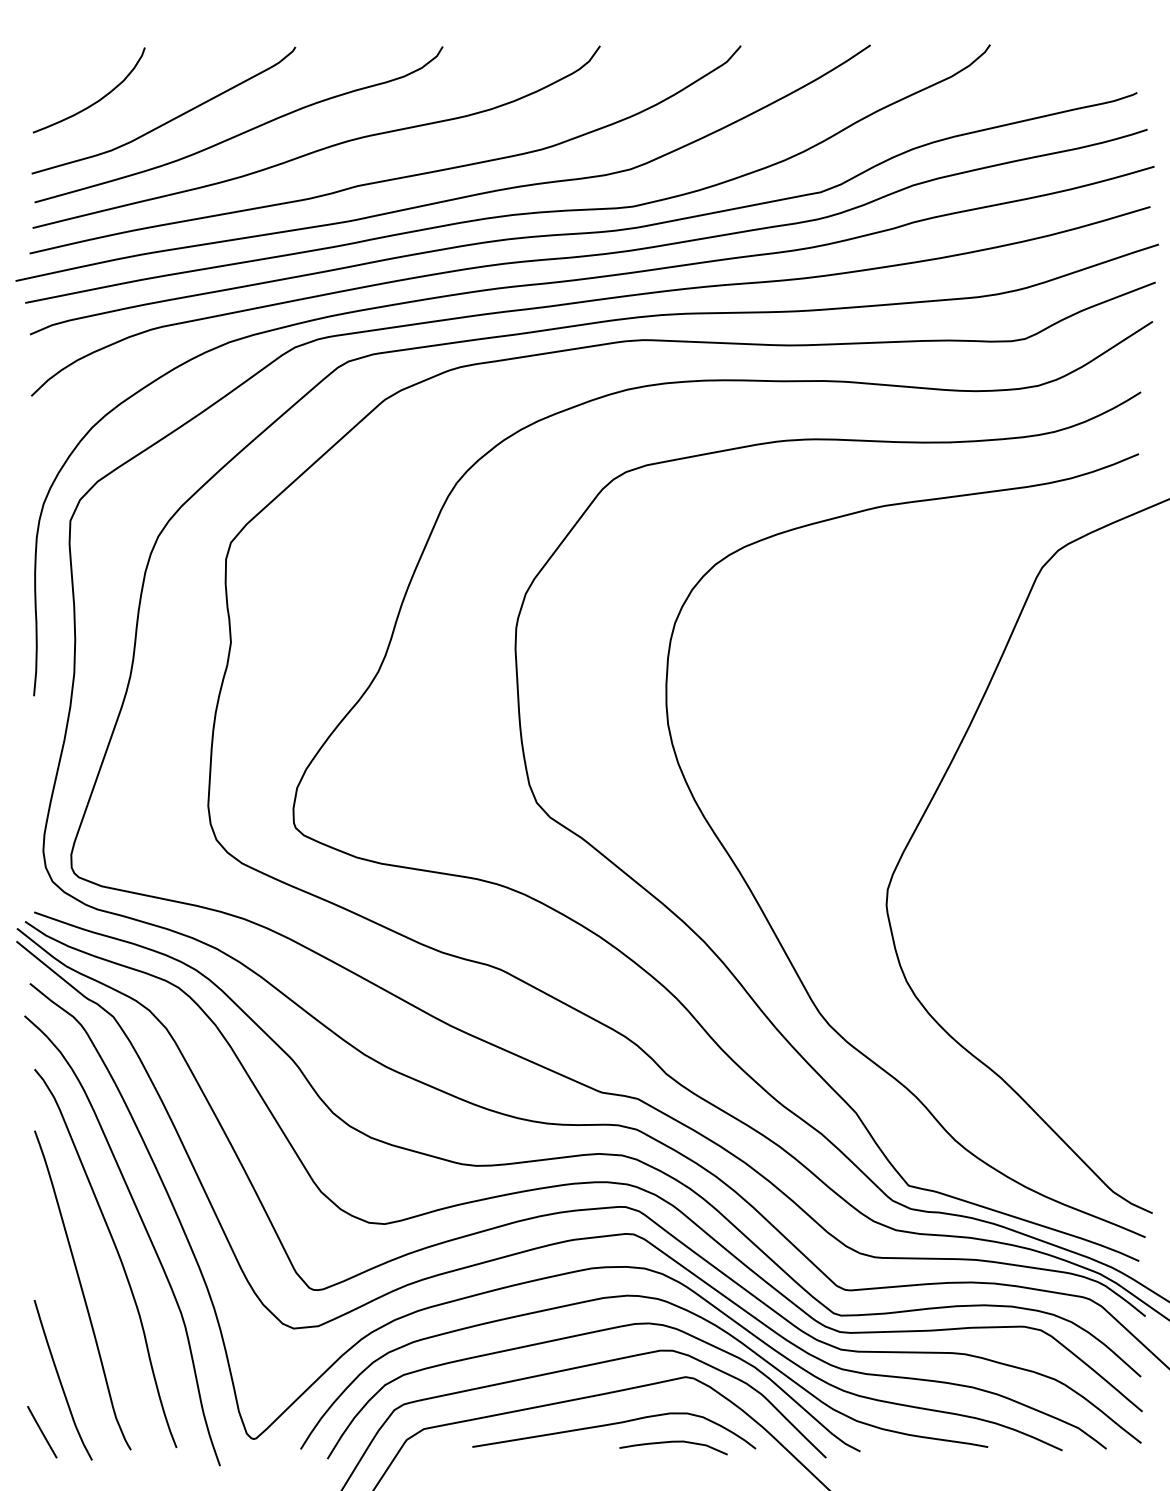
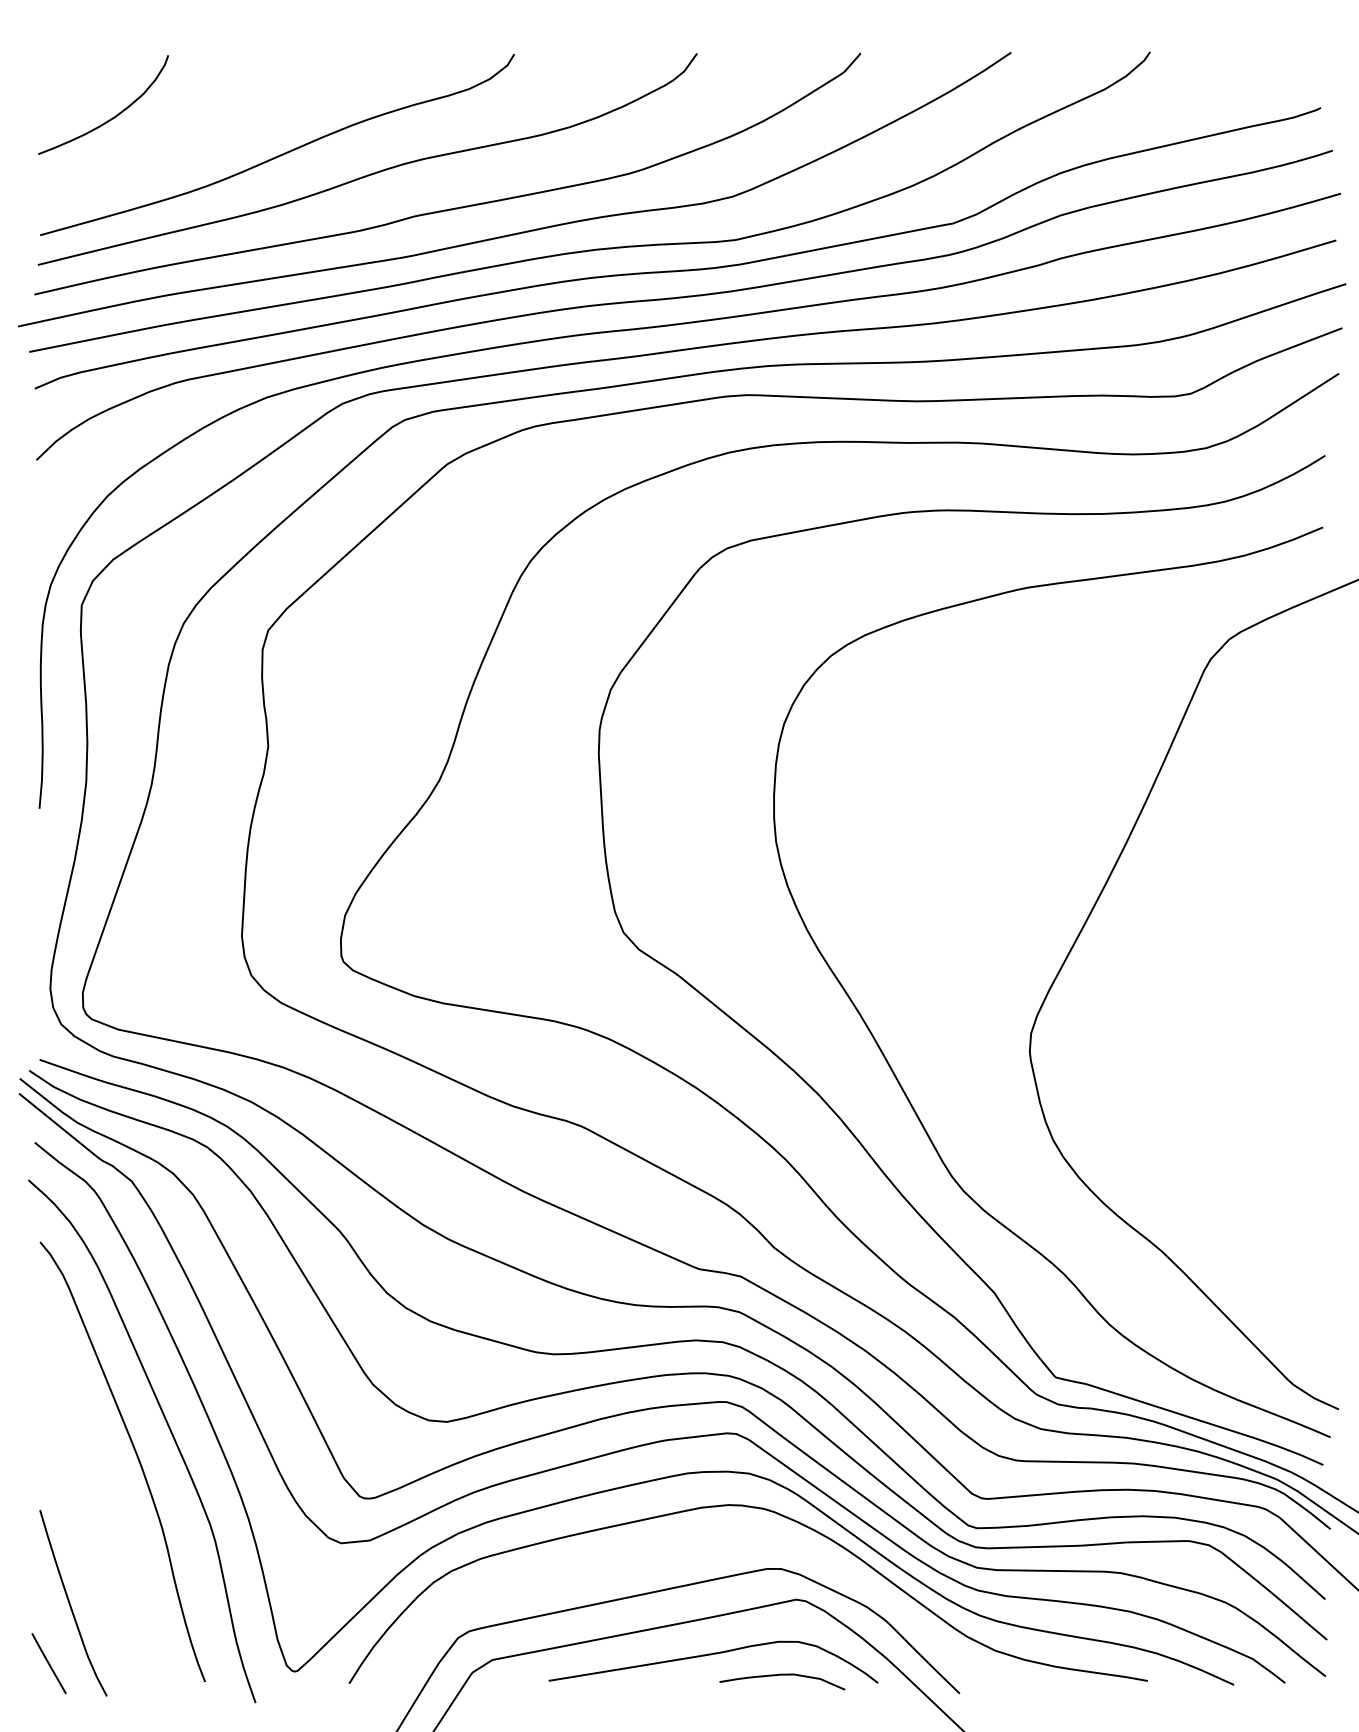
curve: (168, 120) -> (195, 140), removed
curve: (82, 1290) -> (95, 1498), removed
curve: (581, 1335) -> (675, 1551), removed

